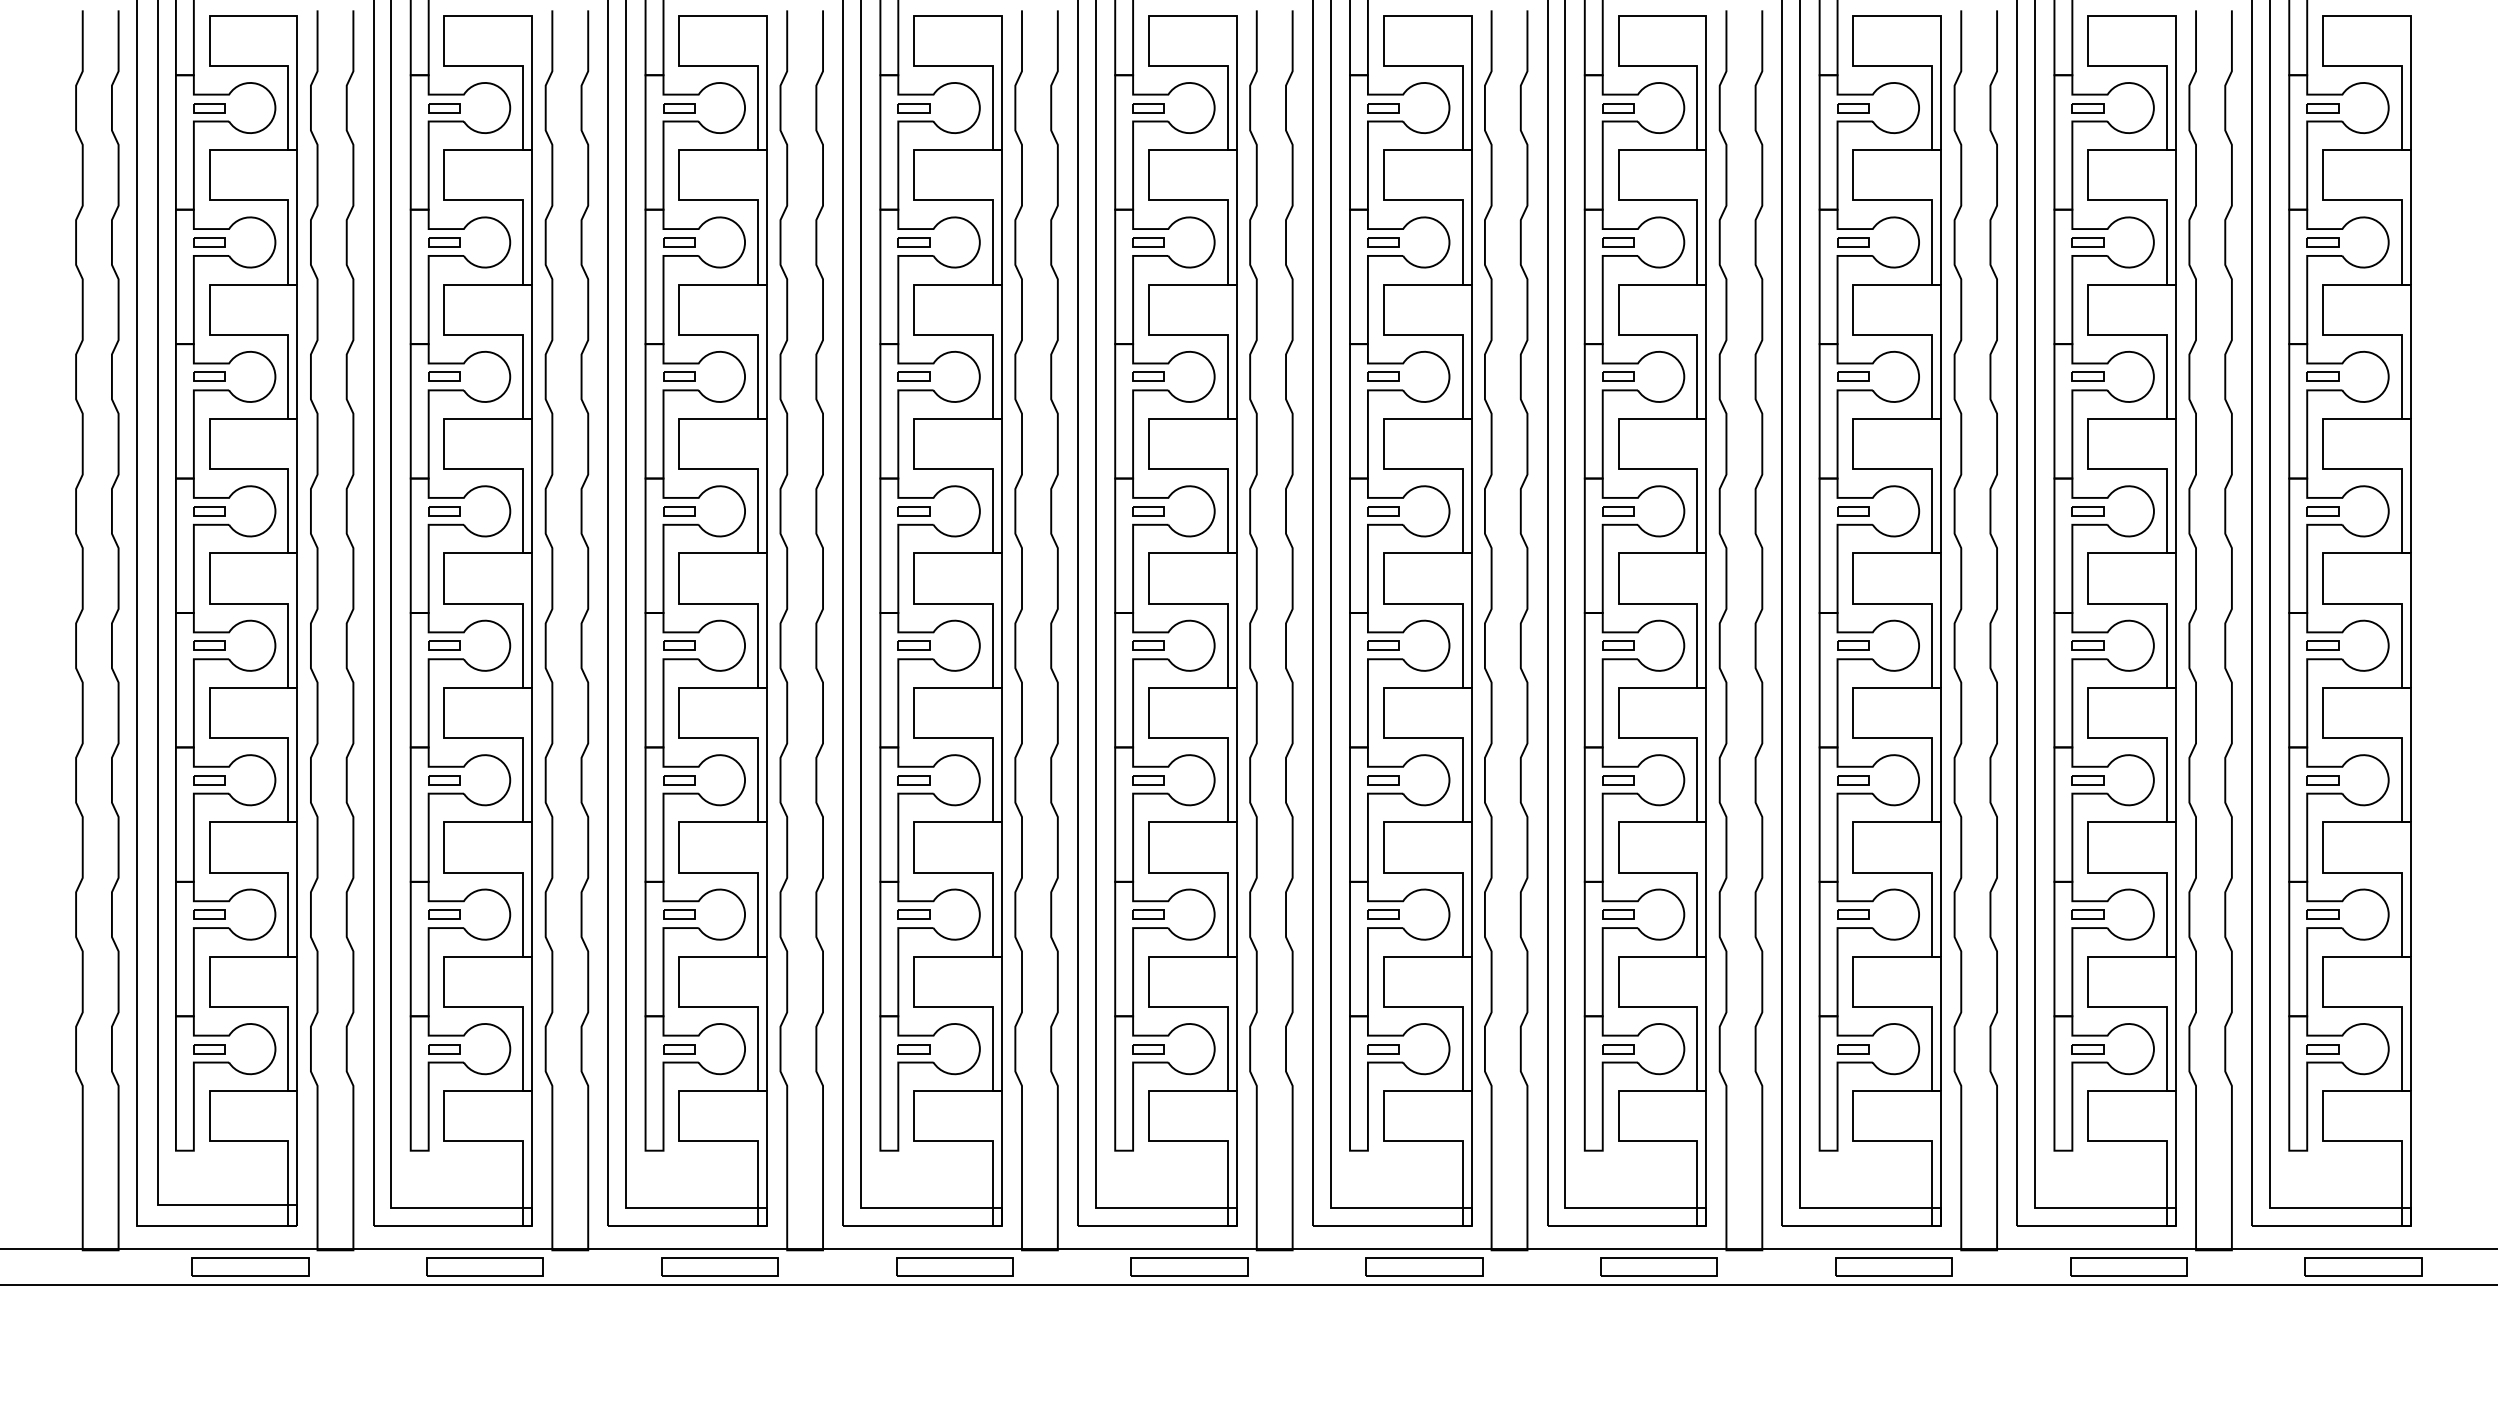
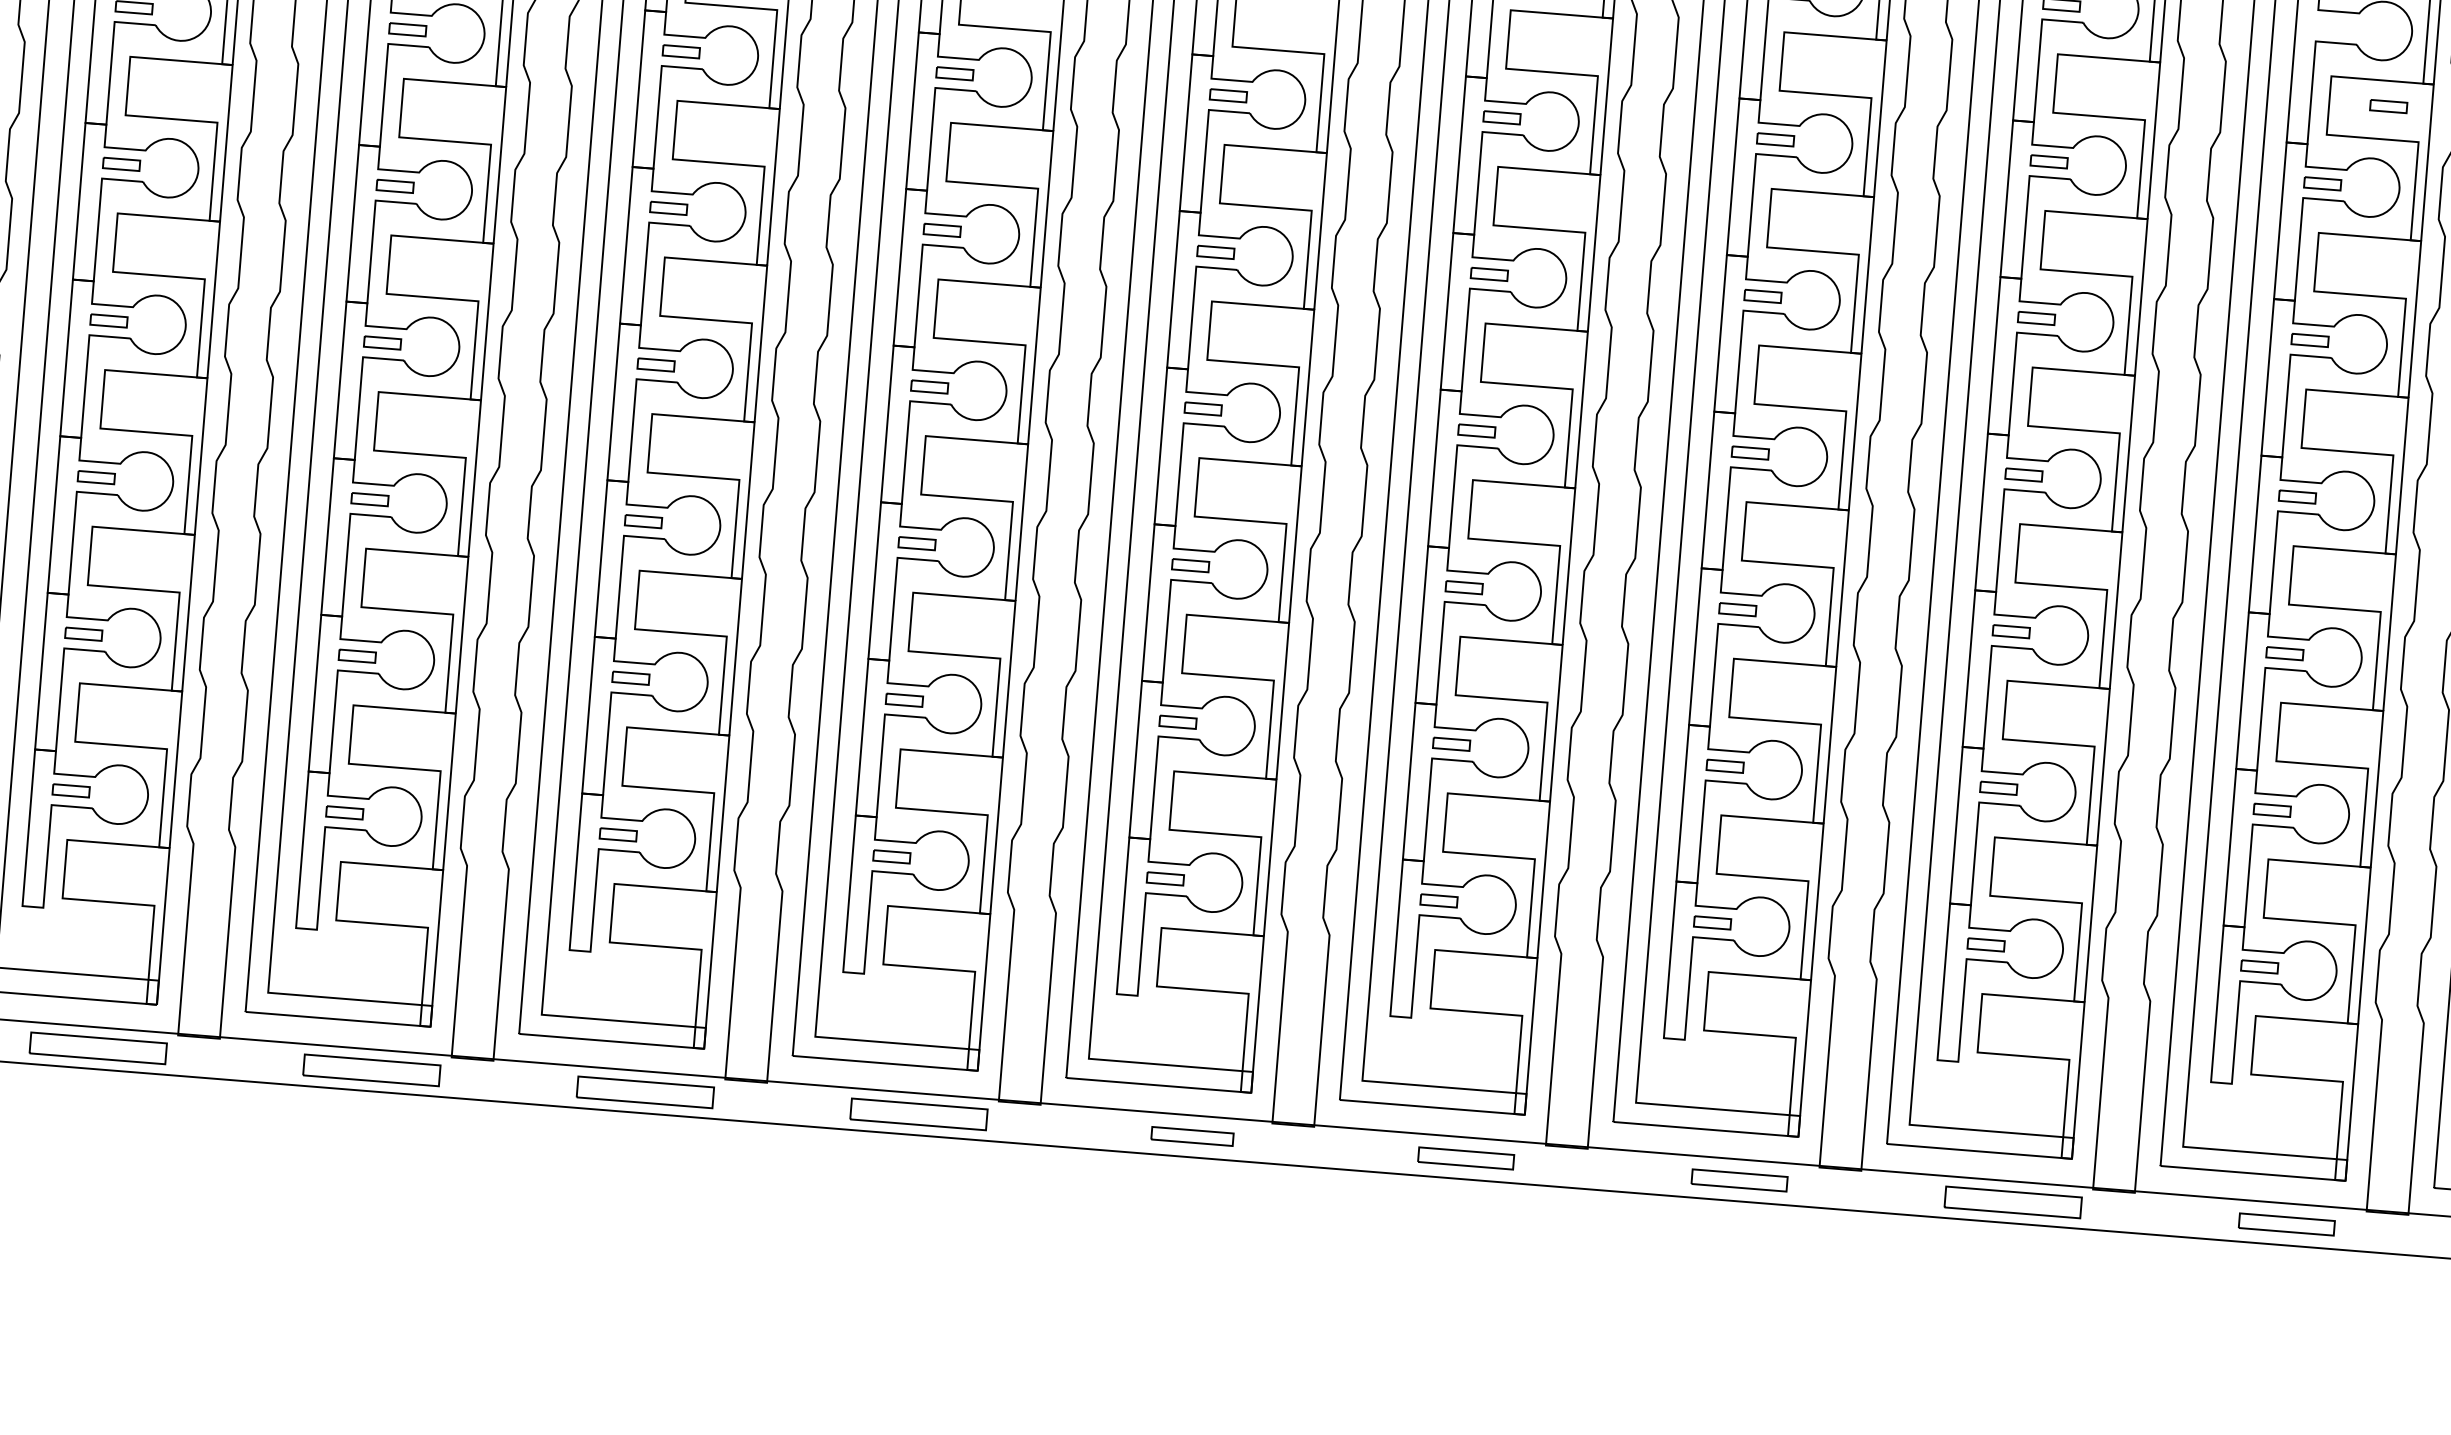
part: (2087, 242) -> (2388, 106), moved
part: (1189, 1266) -> (1192, 1135), size x0.6
part: (1424, 1266) -> (1466, 1158), size x0.7
part: (1658, 1266) -> (1738, 1179), size x0.7
part: (2128, 1266) -> (2286, 1224), size x0.7

